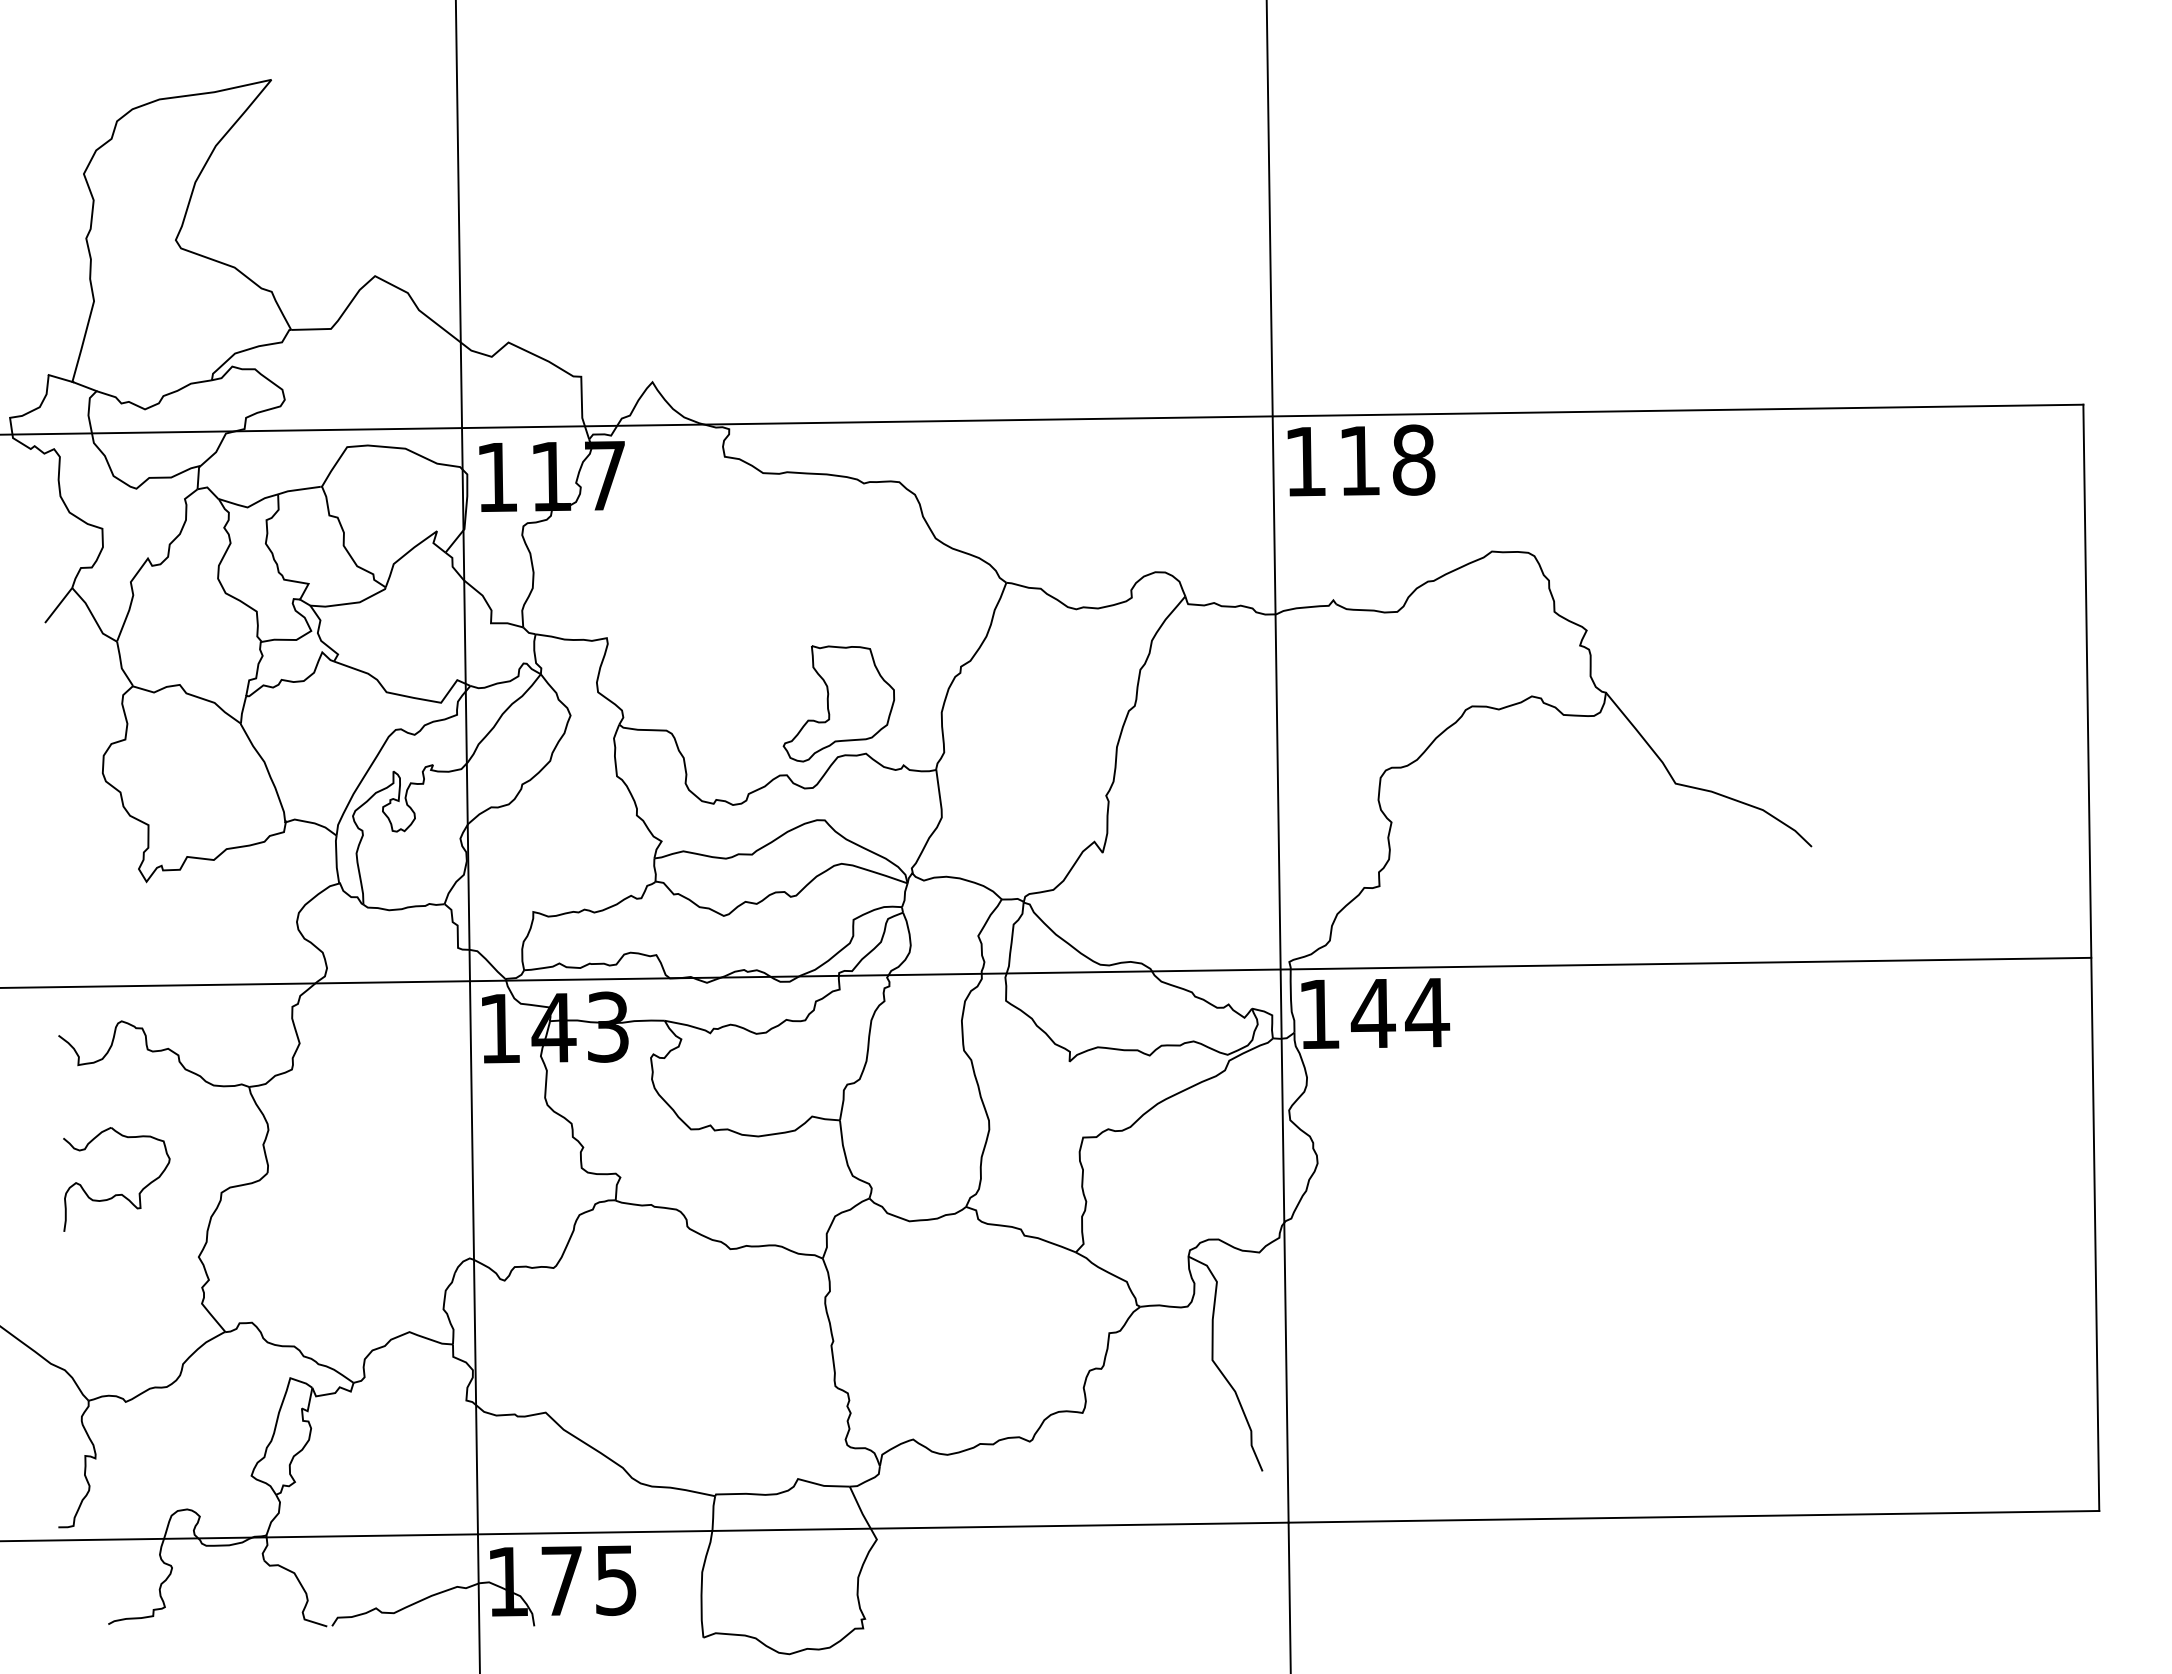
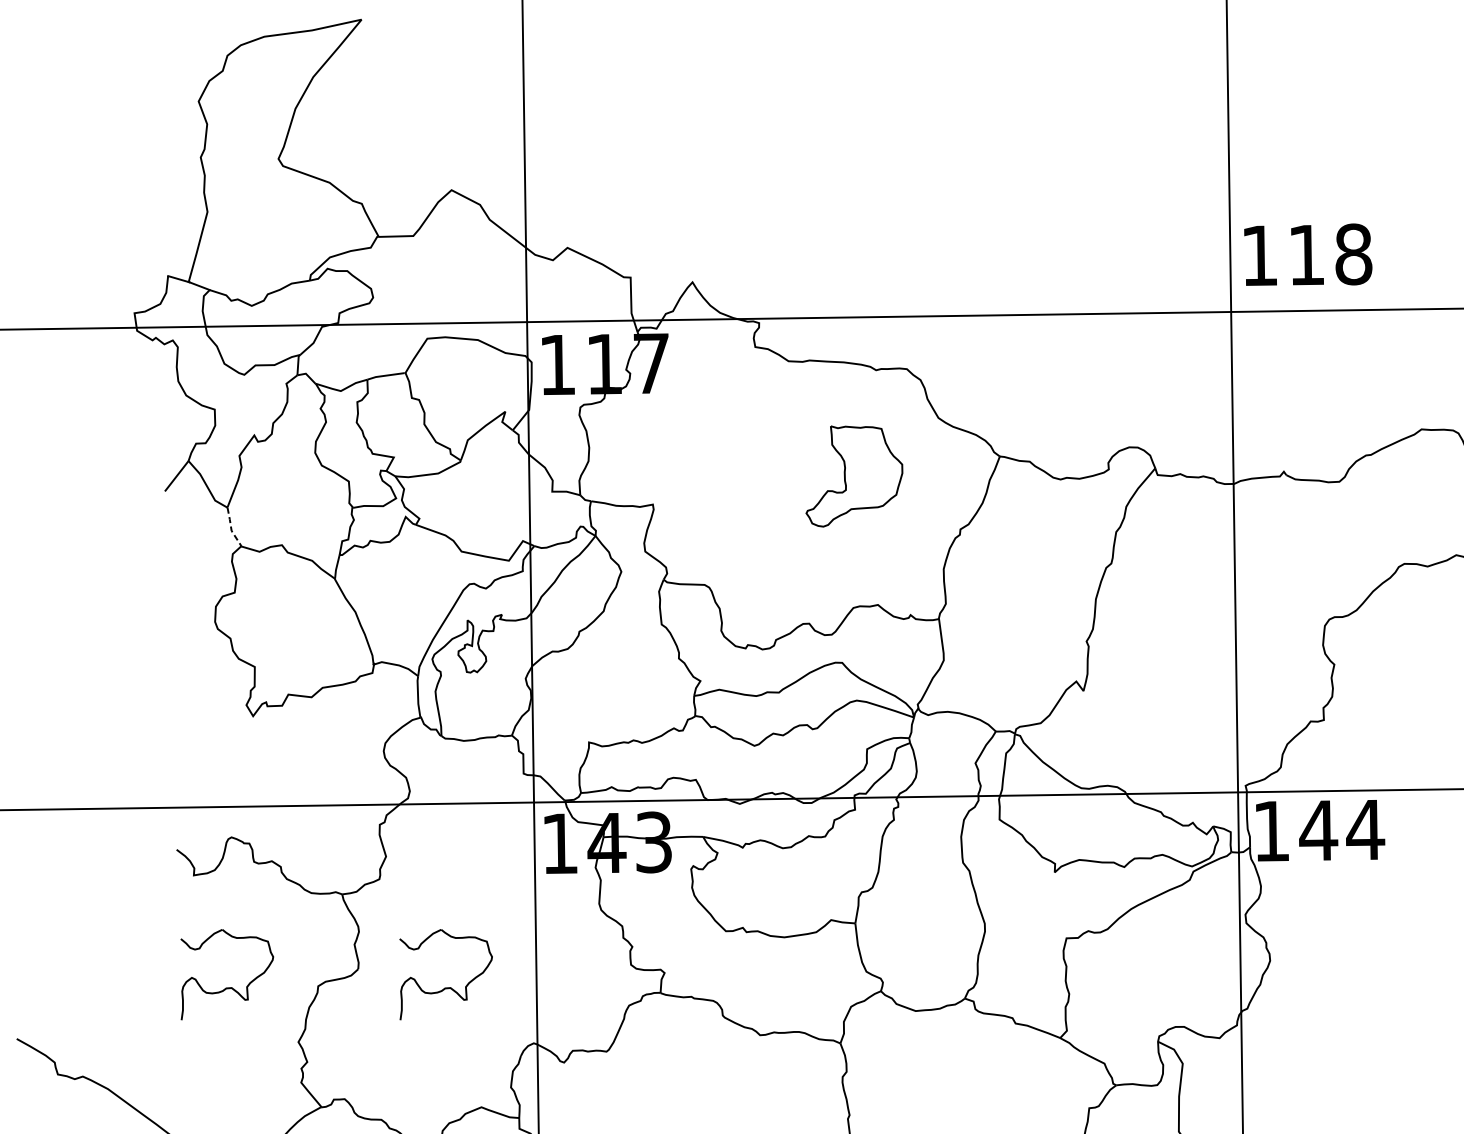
text: (1361, 460) -> (1308, 254), moved
line: (121, 665) -> (231, 528), solid -> dashed
part: (838, 703) -> (854, 476), moved
part: (373, 1193) -> (450, 986), added

